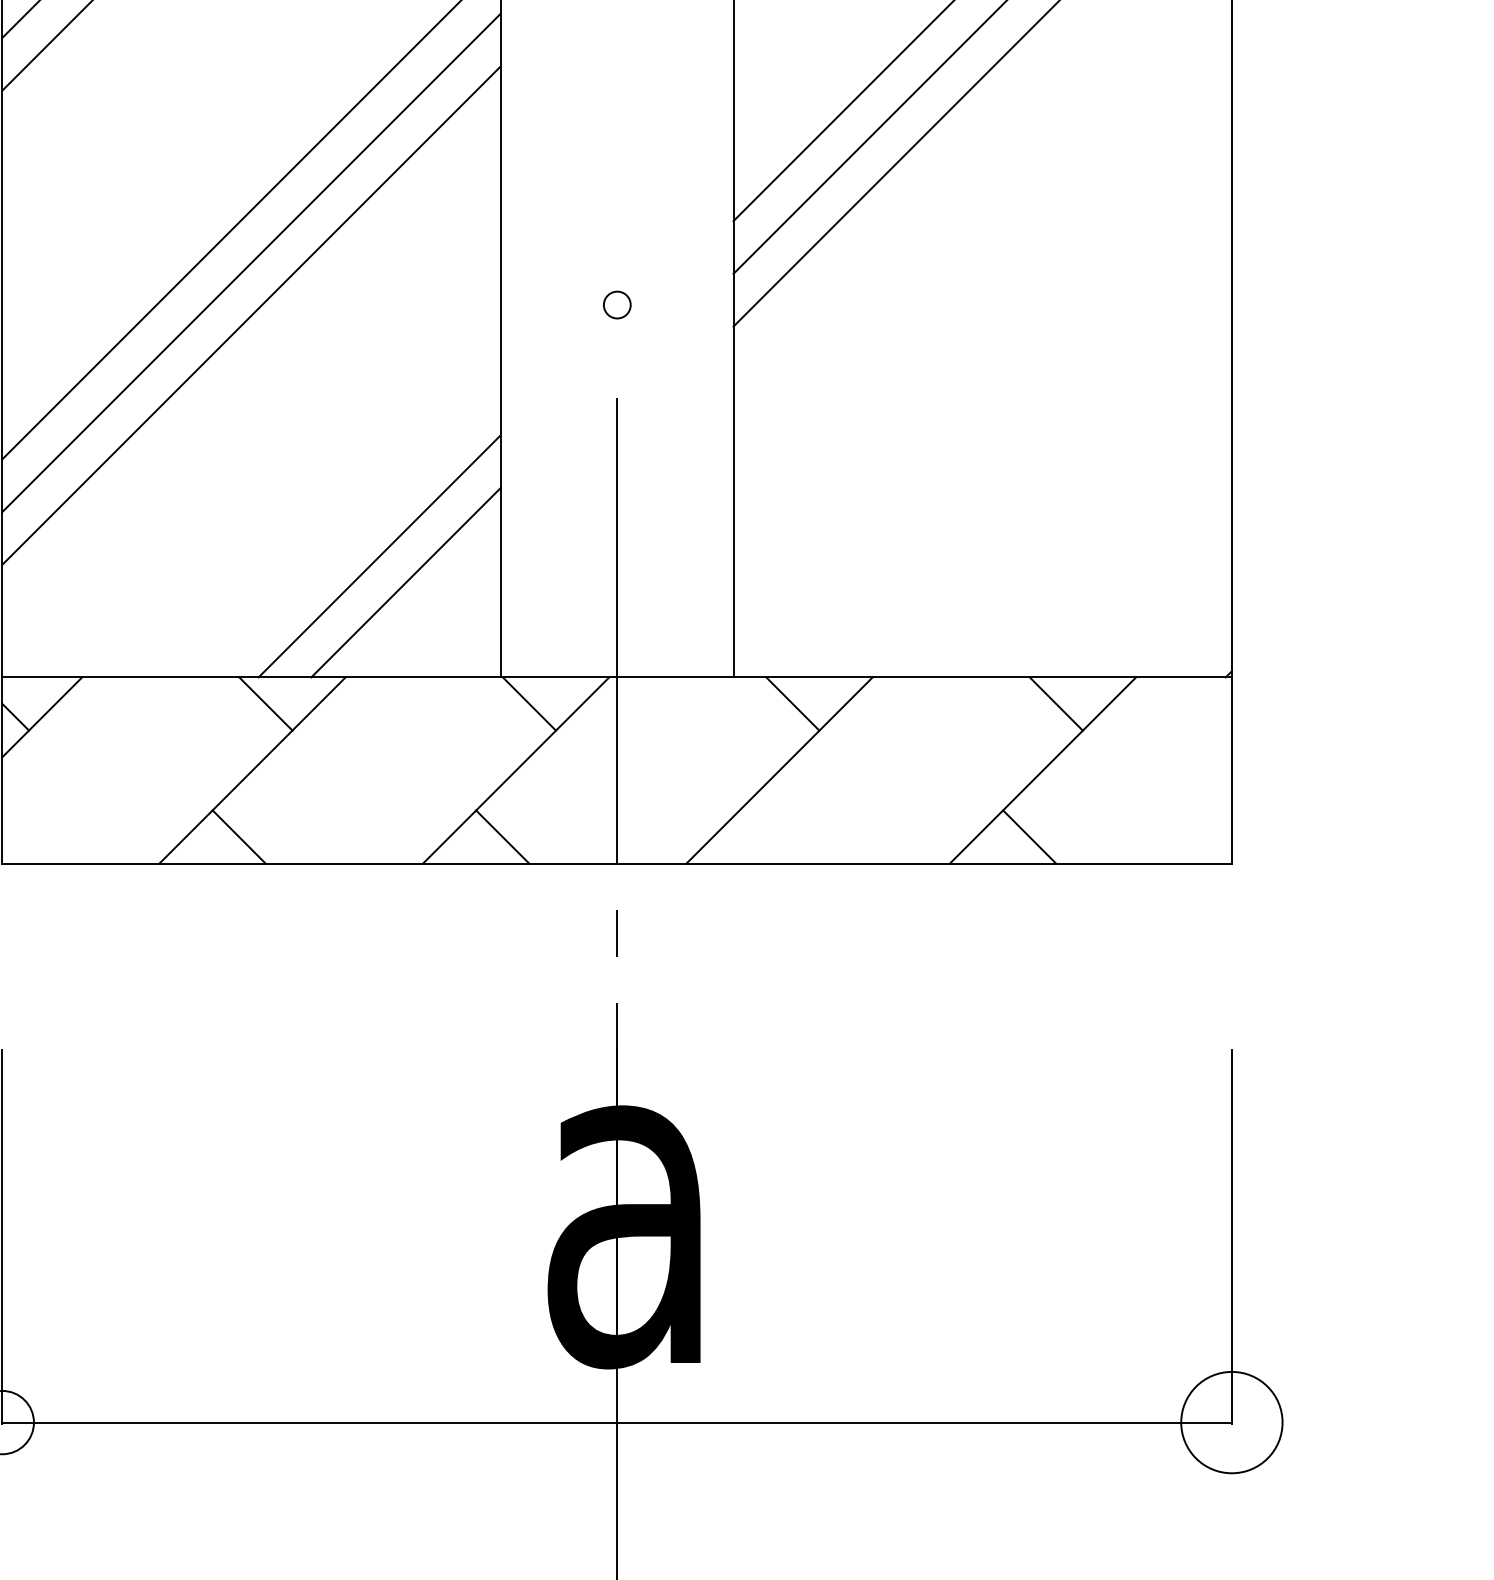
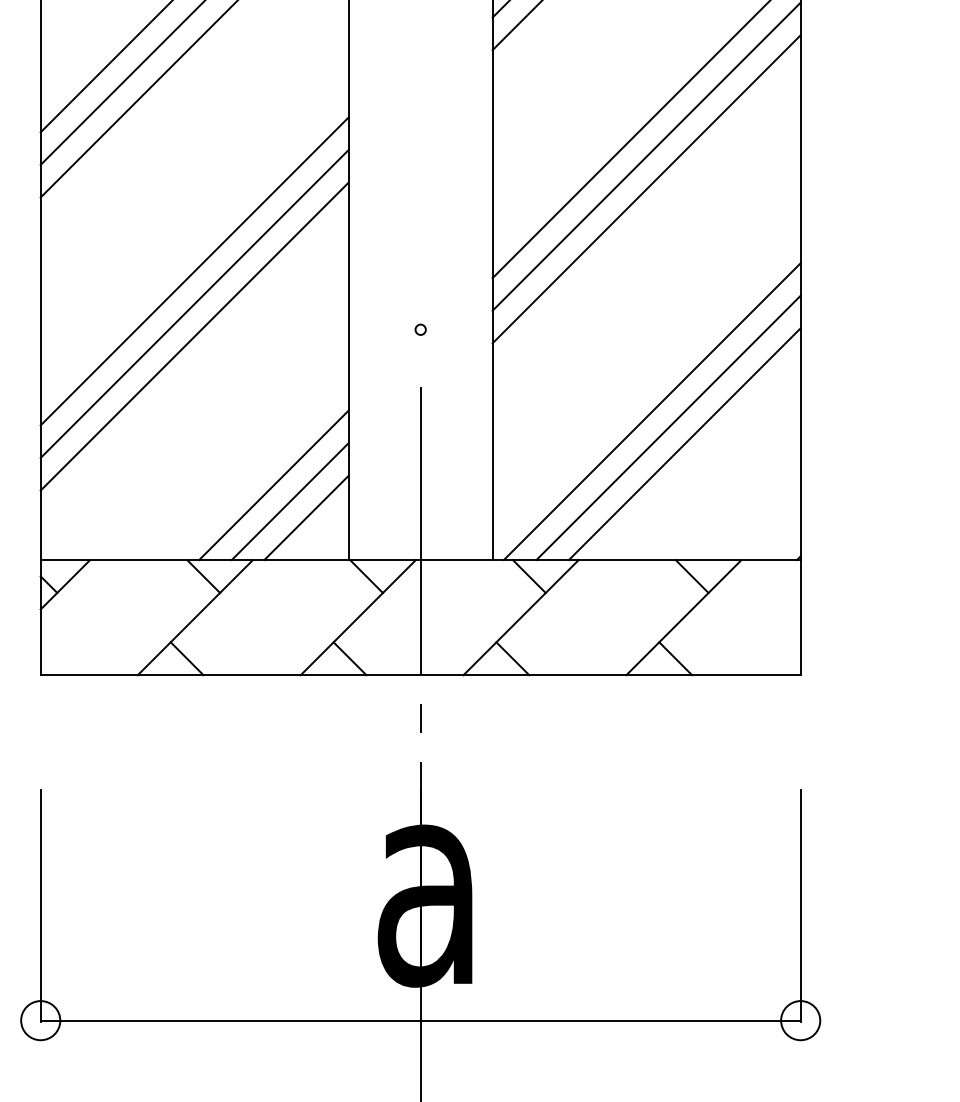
circle: (616, 304) -> (420, 329), size x0.62
line: (990, 436) -> (651, 411), added
line: (1018, 462) -> (668, 427), added
line: (1043, 490) -> (684, 444), added
line: (432, 608) -> (306, 517), added
line: (765, 836) -> (512, 658), added
circle: (1231, 1422) -> (800, 1020), size x0.62

